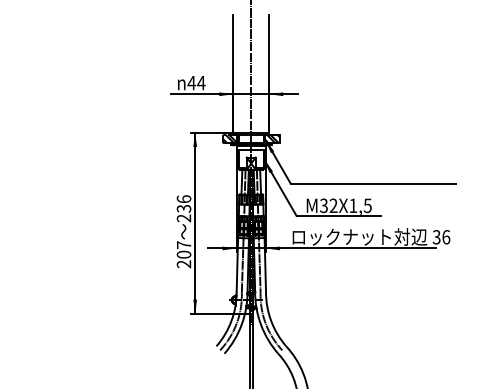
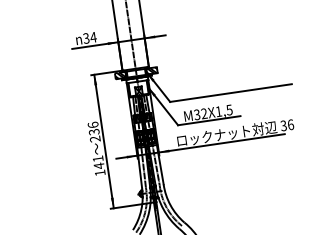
text: (191, 82) -> (86, 38), 44 -> 34
text: (183, 254) -> (98, 165), 207 -> 141

